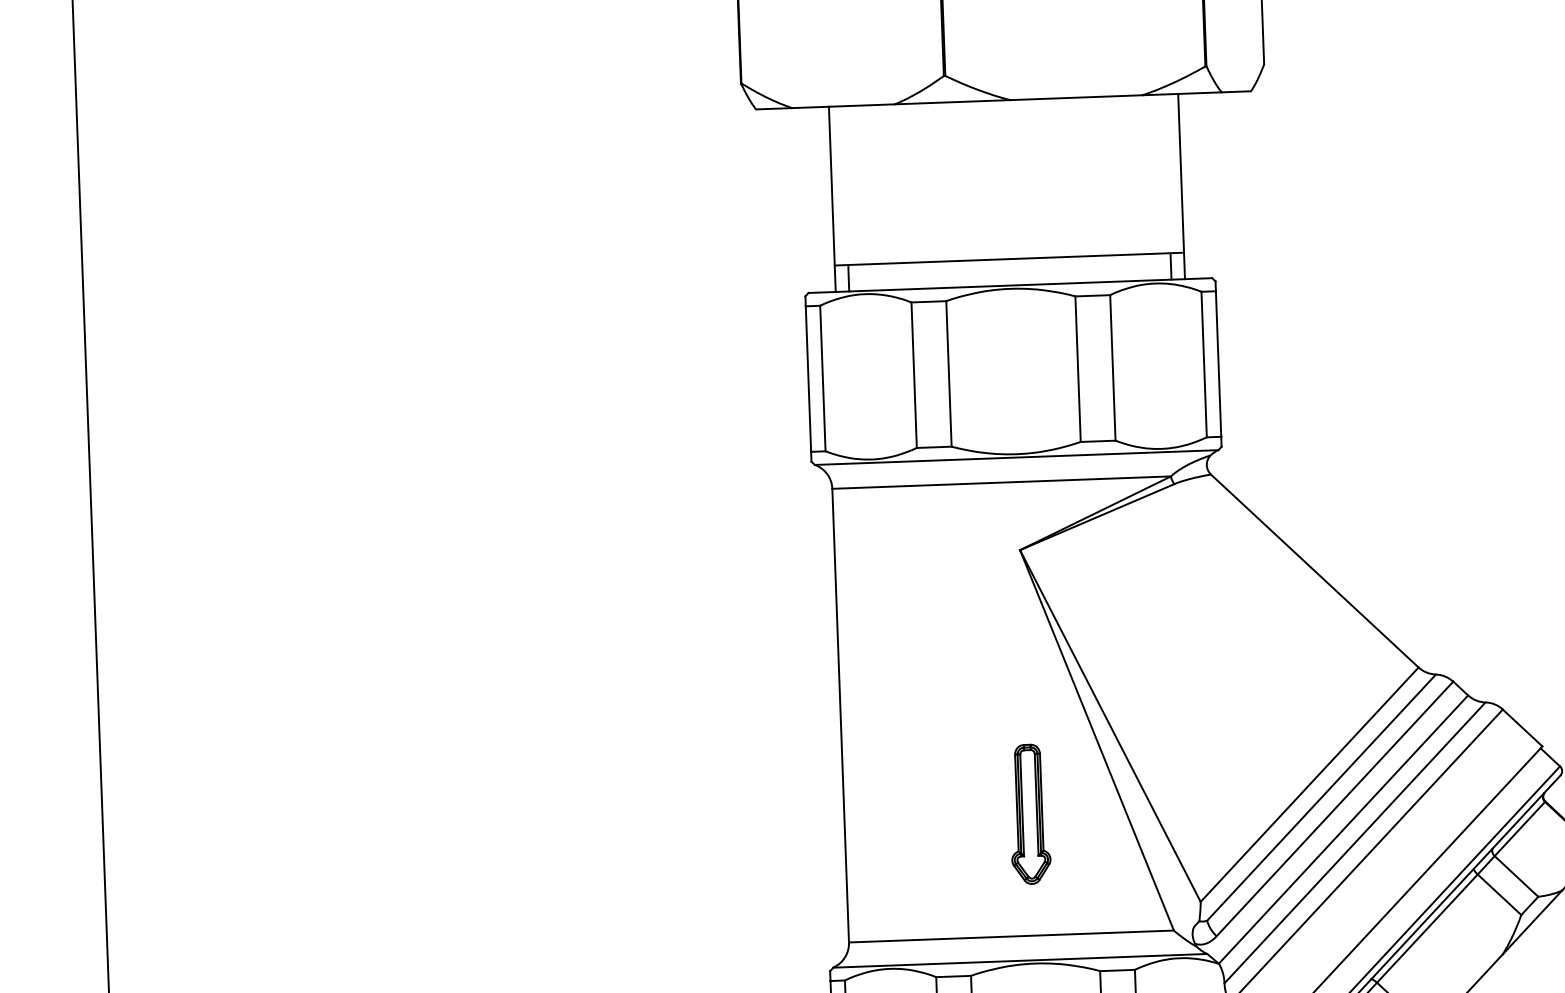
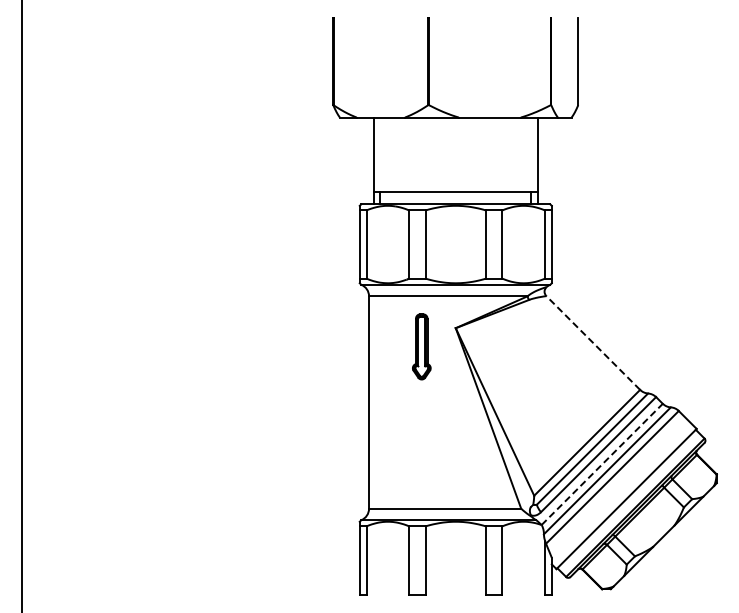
line: (1313, 570) -> (592, 342), solid -> dashed
part: (1029, 813) -> (421, 346), moved
line: (1344, 829) -> (602, 464), solid -> dashed

